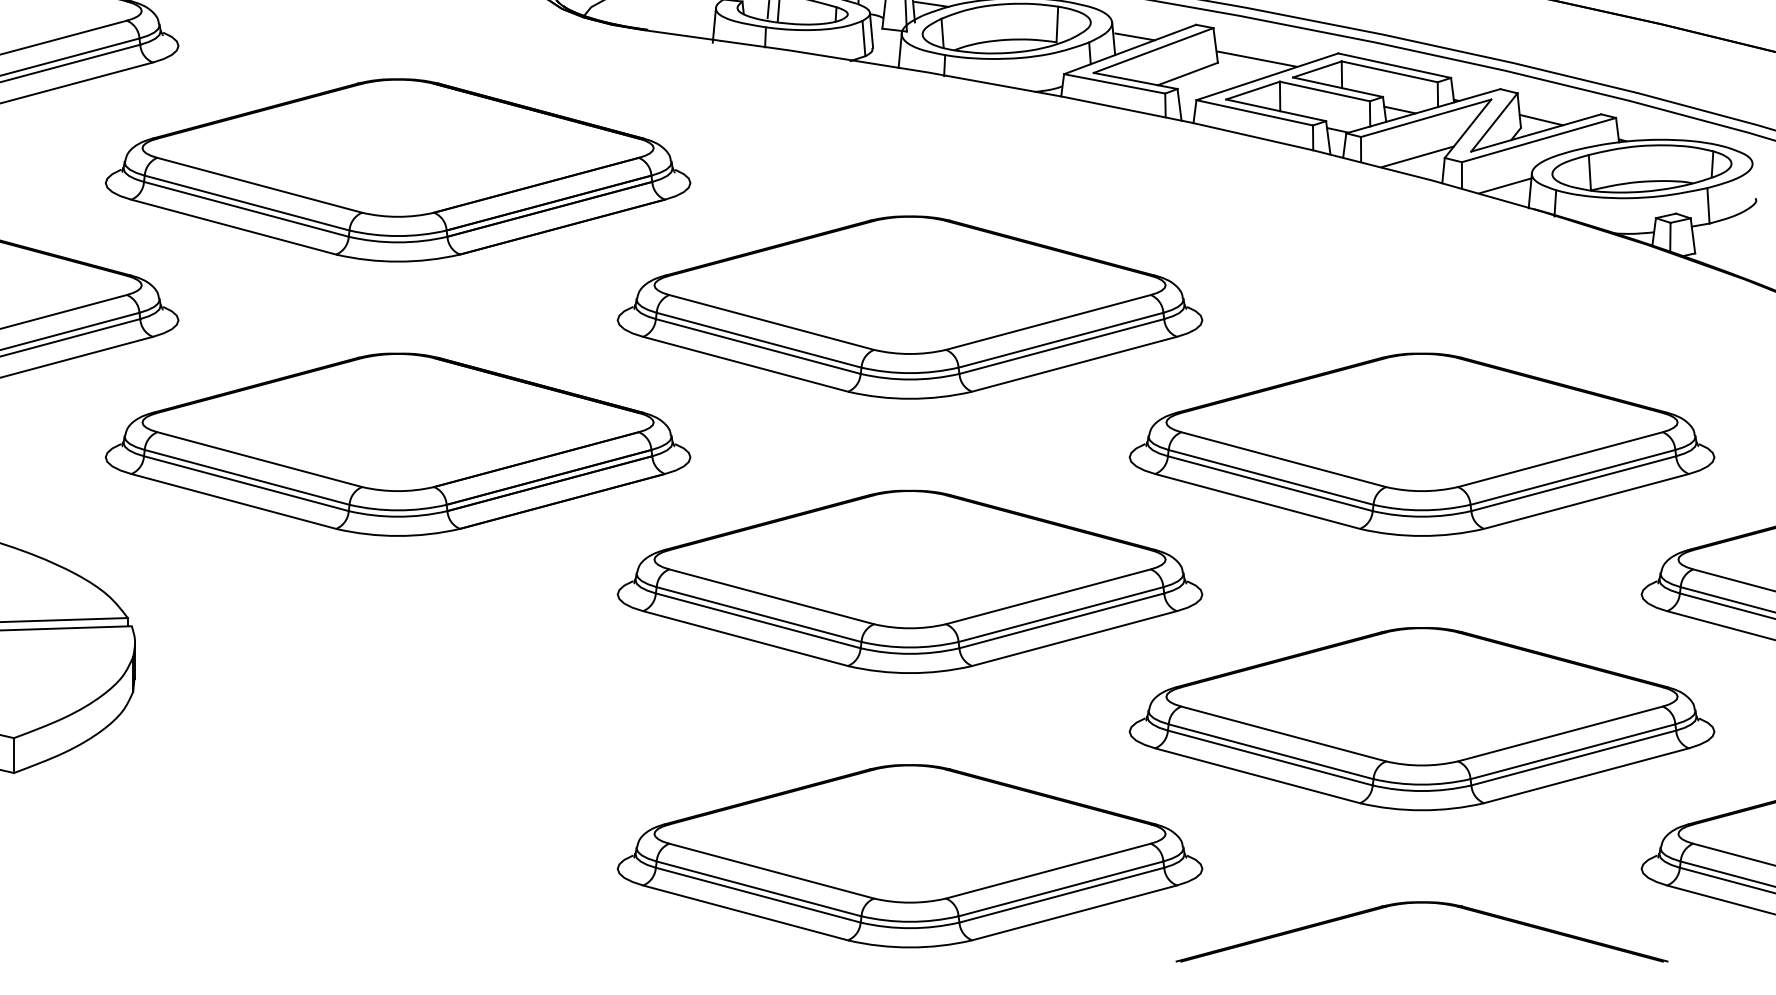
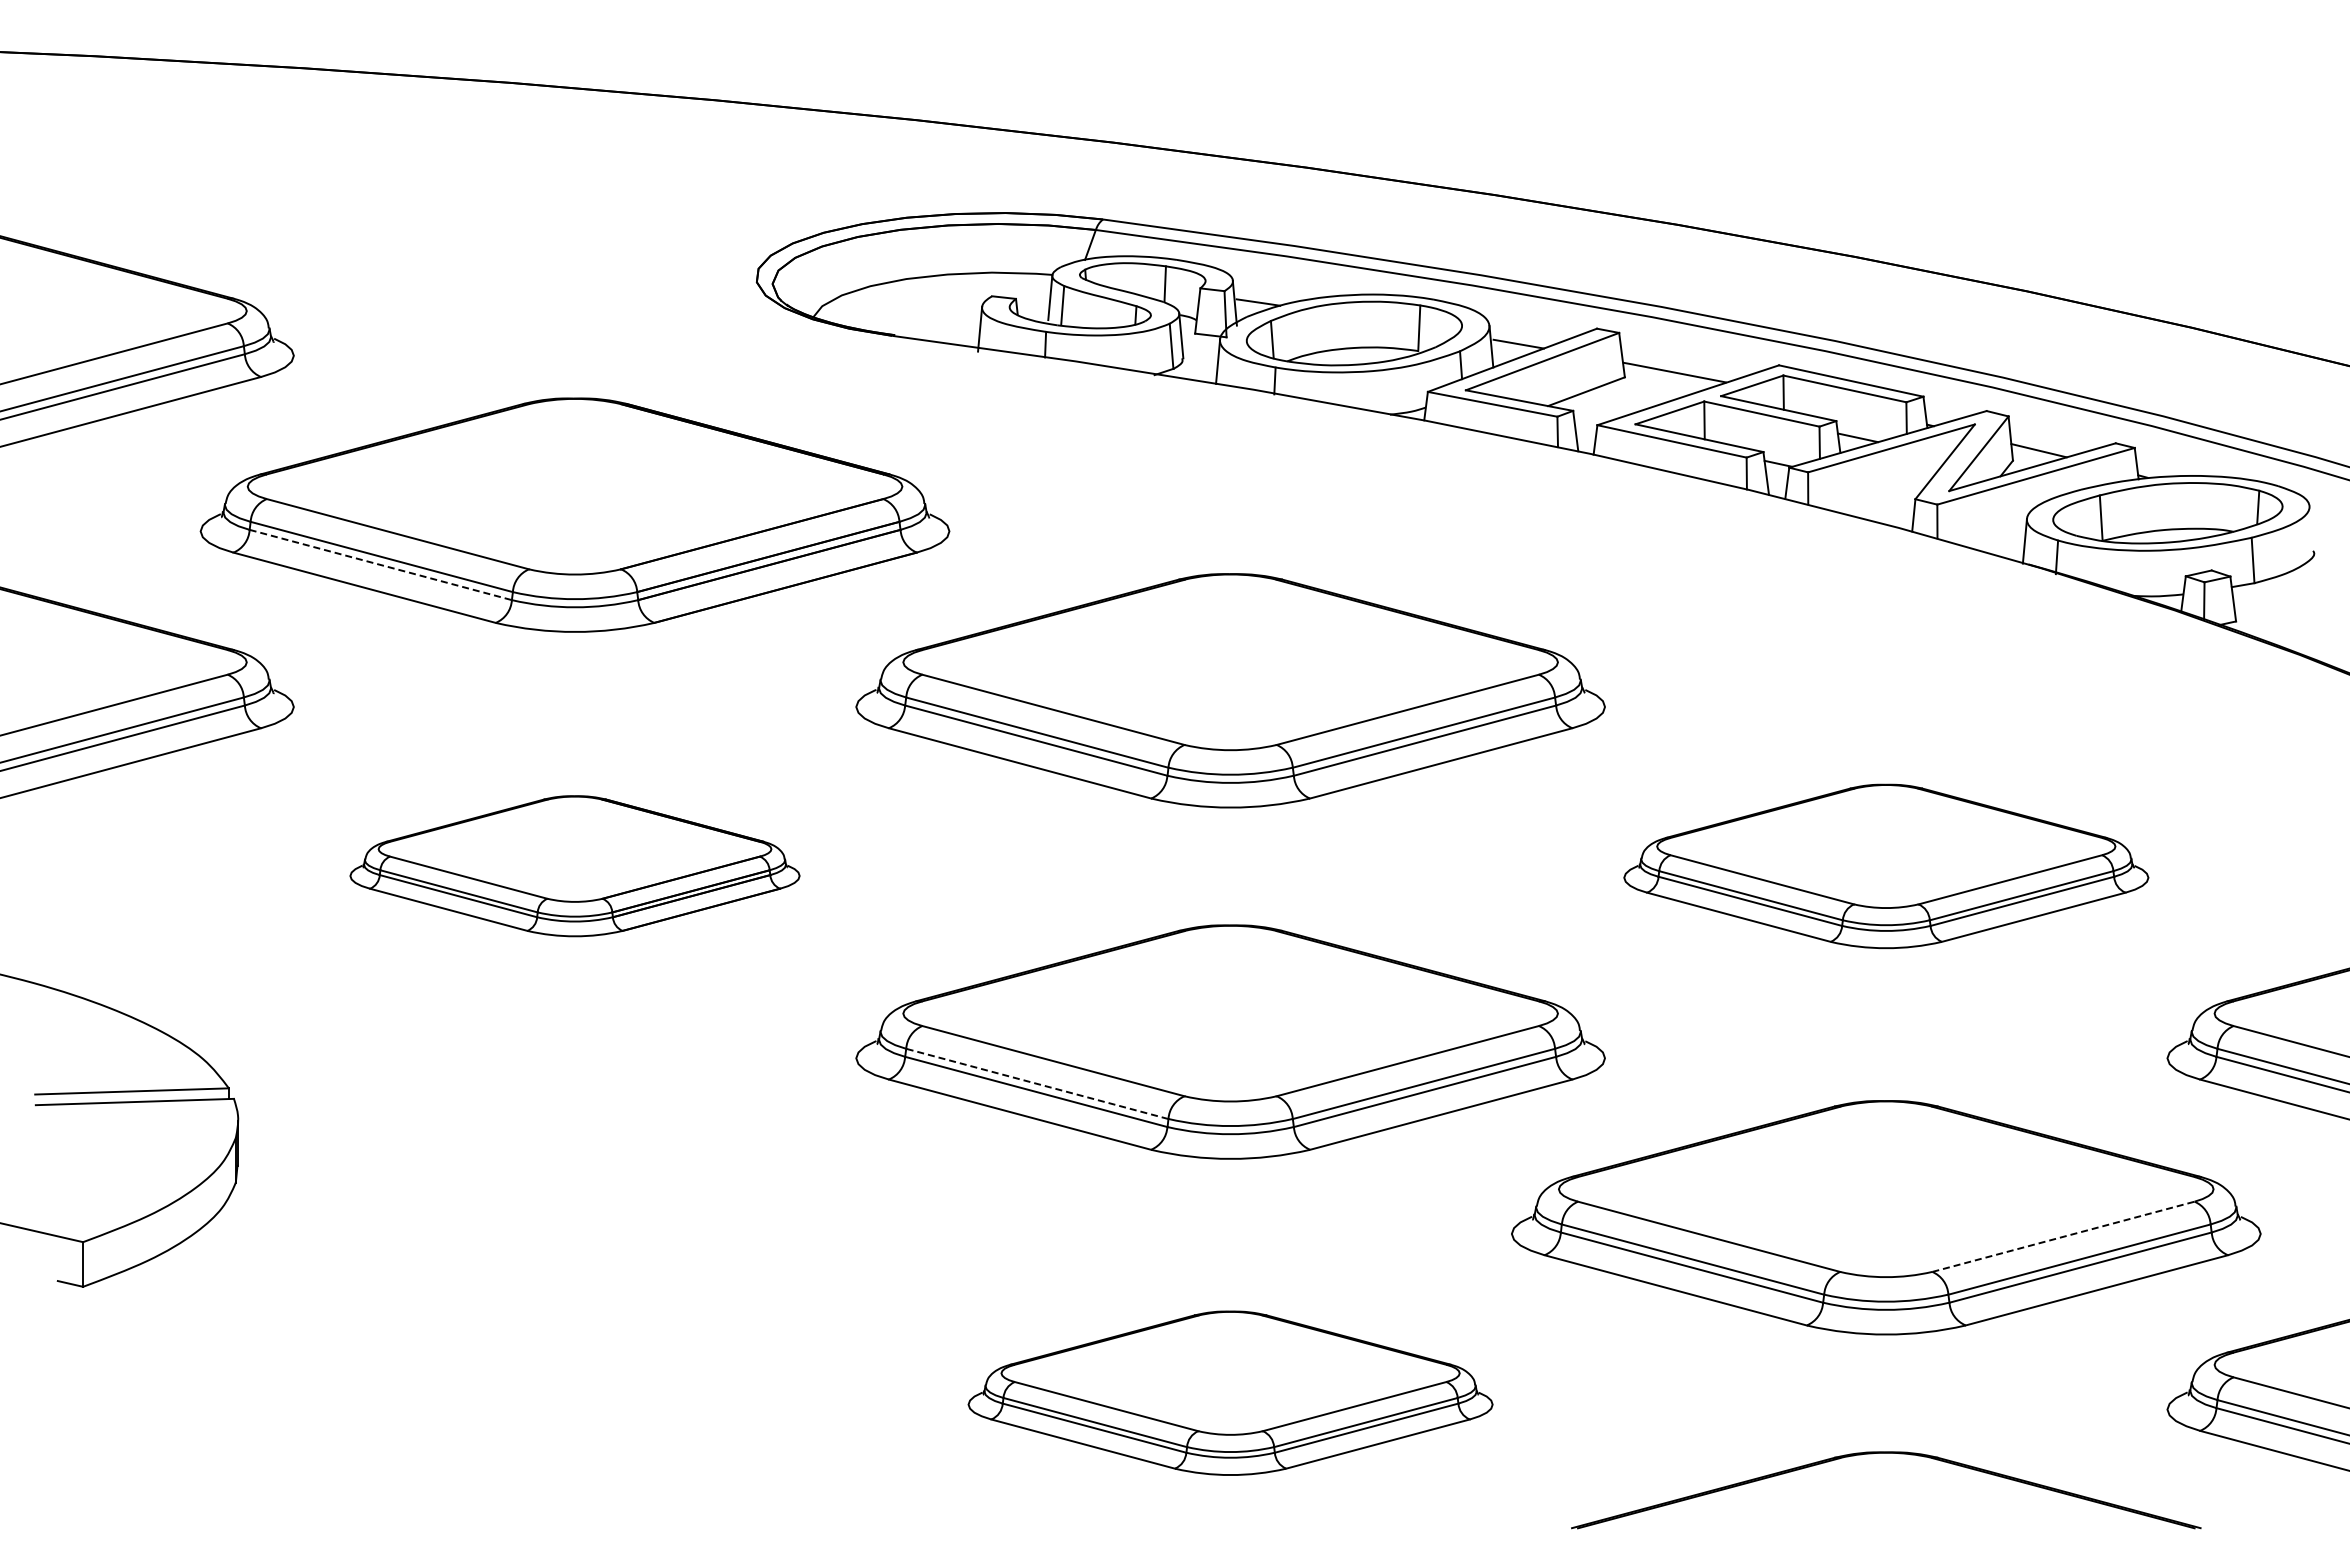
line: (1417, 156) -> (1880, 497), removed
line: (1504, 185) -> (1992, 534), removed
line: (246, 209) -> (380, 565), solid -> dashed
part: (397, 444) -> (574, 865), size x0.6
part: (1422, 444) -> (1886, 866), size x0.7
line: (759, 614) -> (1037, 1083), solid -> dashed
line: (1560, 733) -> (2063, 1236), solid -> dashed
part: (909, 855) -> (1230, 1392), size x0.7

